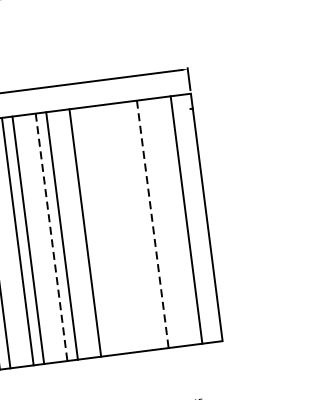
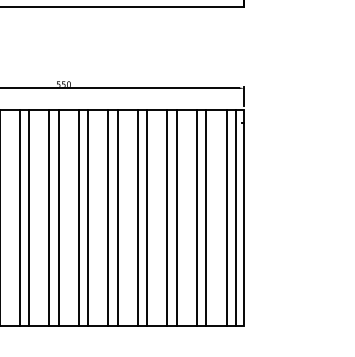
line: (196, 218) -> (235, 217), added
line: (163, 222) -> (206, 217), added
line: (152, 225) -> (196, 218), dashed -> solid
line: (129, 226) -> (176, 217), added
line: (119, 228) -> (167, 217), added
line: (96, 231) -> (147, 217), added
line: (51, 237) -> (108, 218), dashed -> solid

